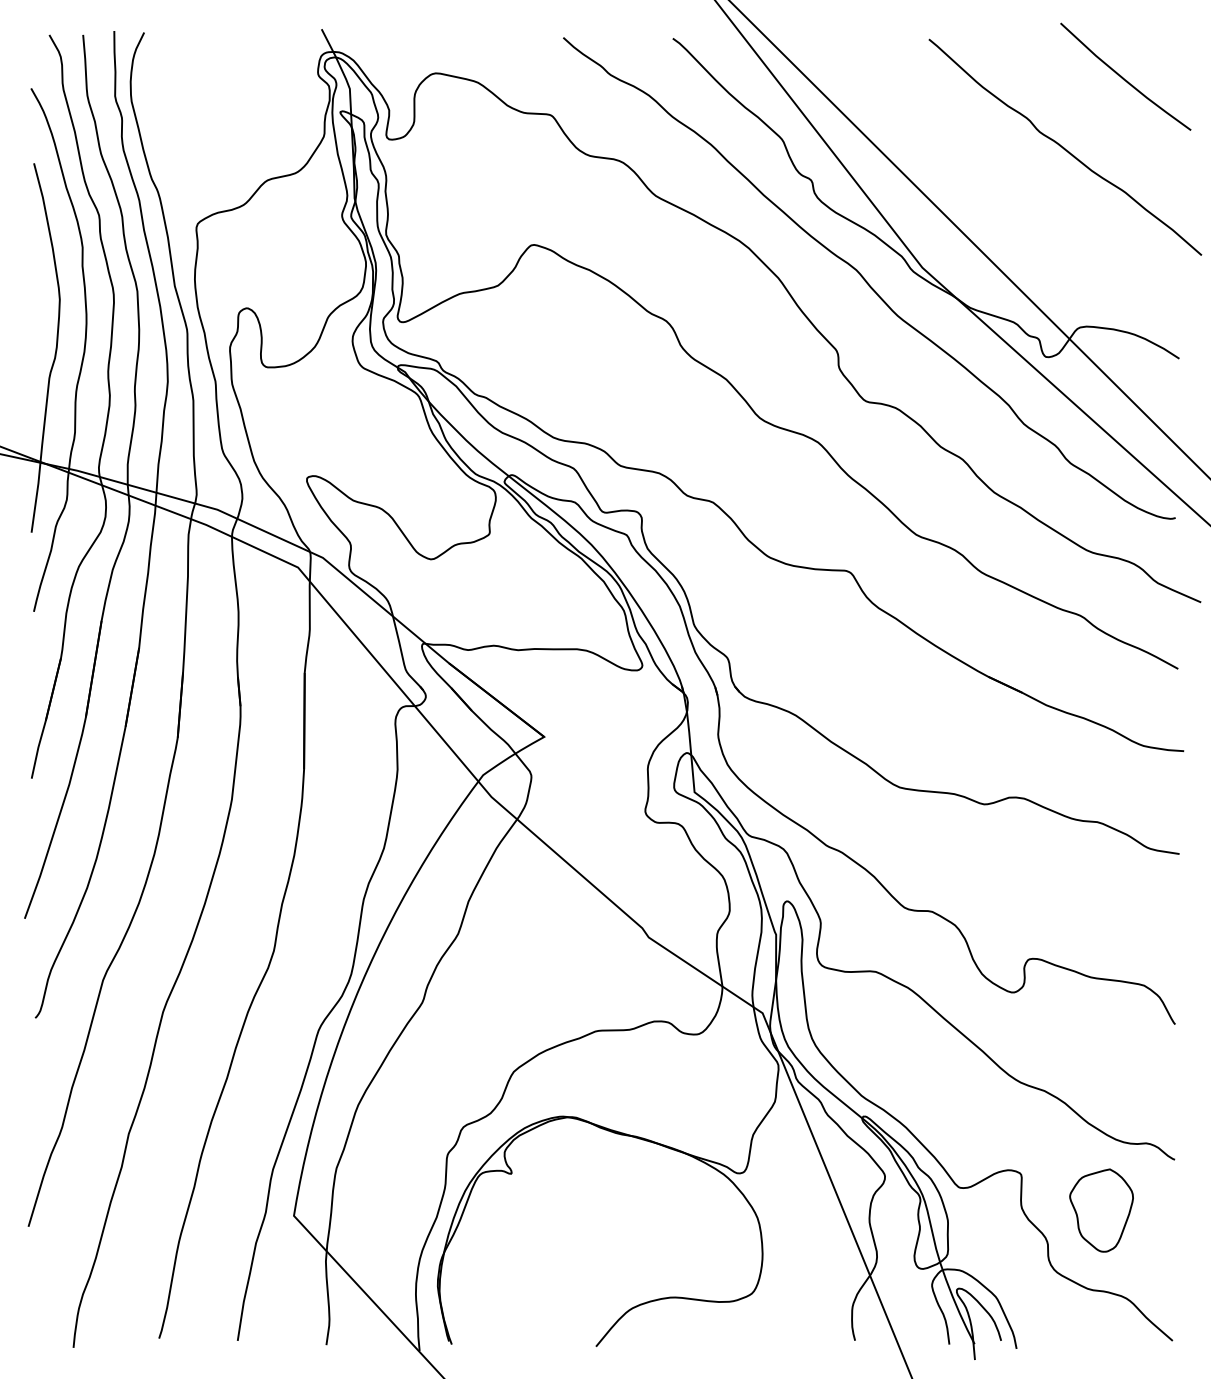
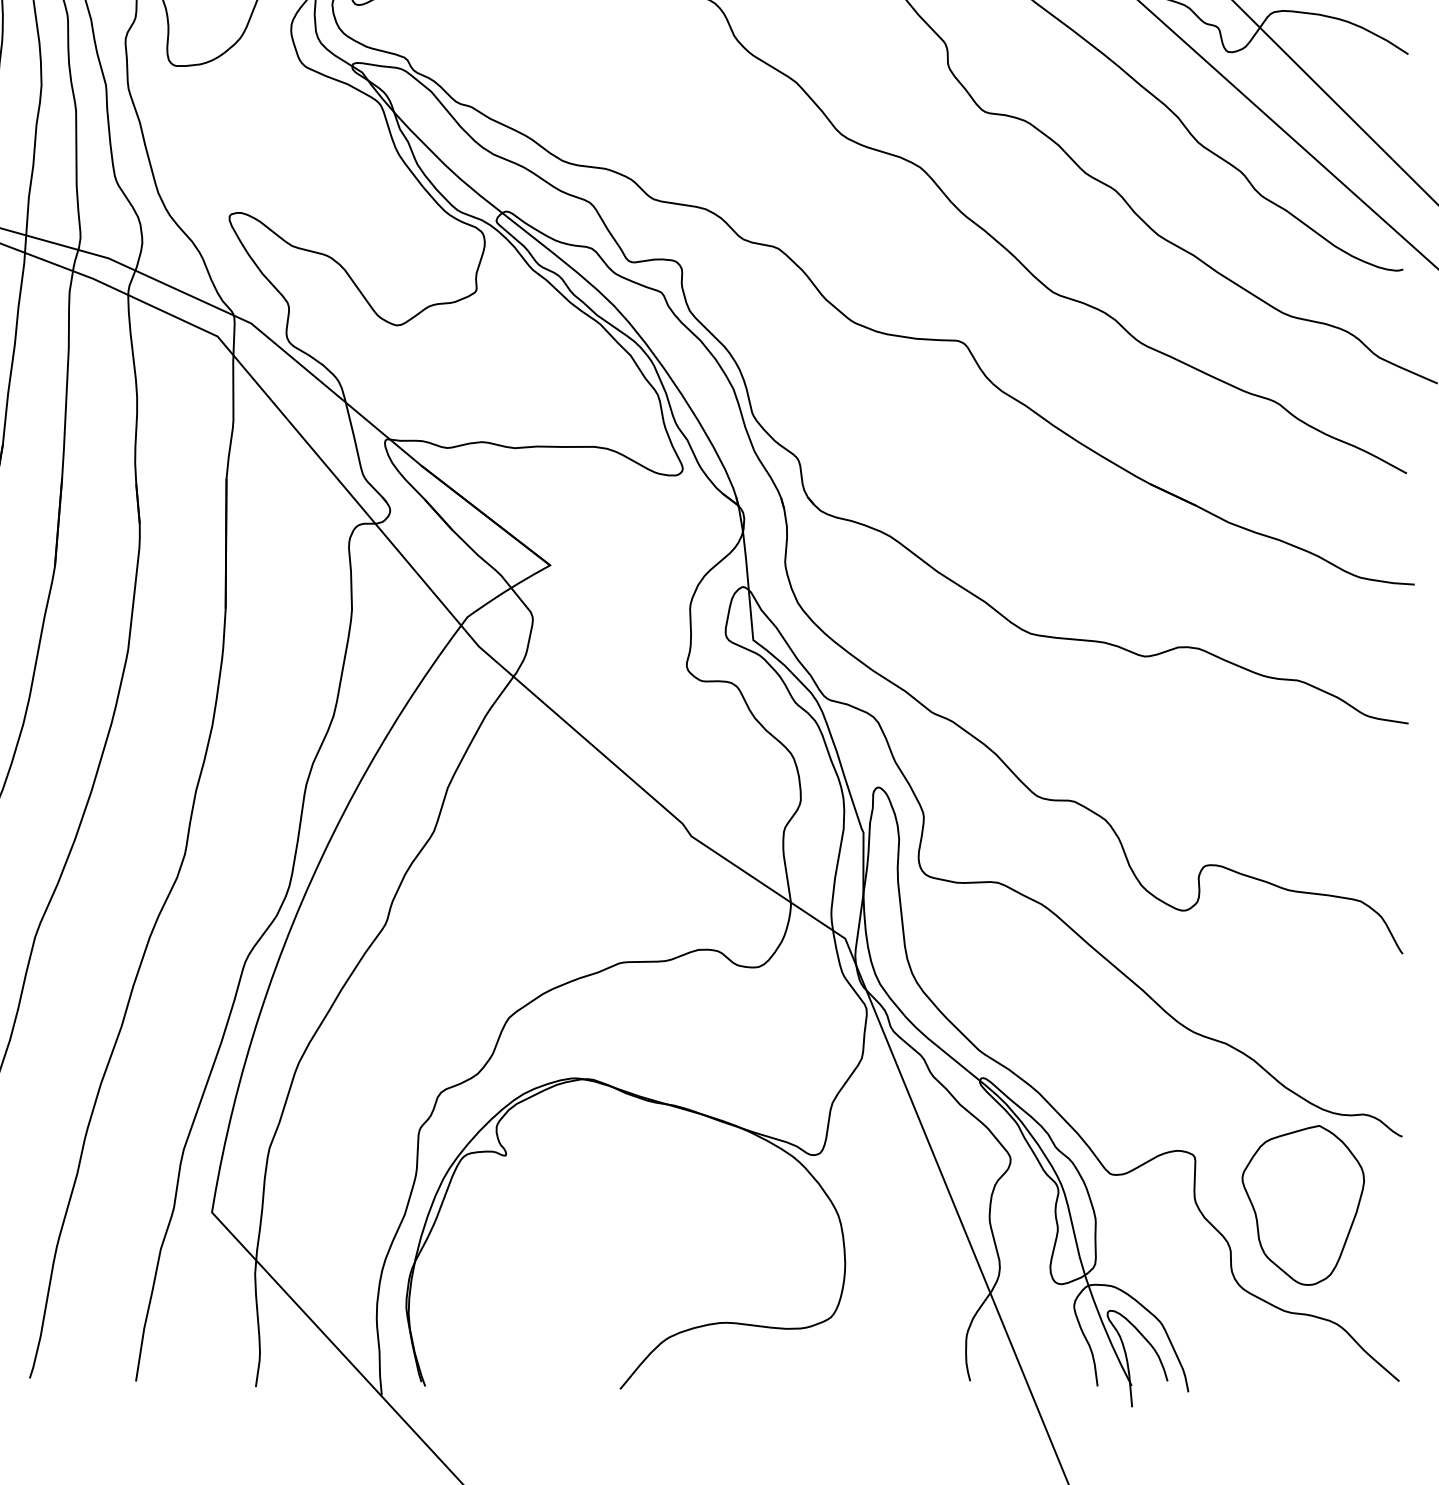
part: (1101, 1210) -> (1303, 1205), size x1.43

